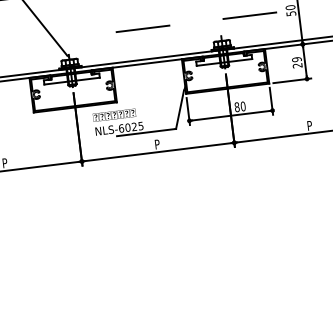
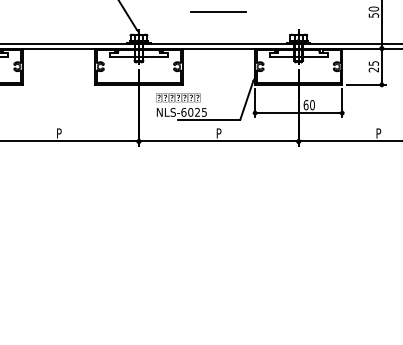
line: (249, 15) -> (330, 11), removed
text: (296, 59) -> (373, 63), 29 -> 25
text: (236, 107) -> (305, 105), 80 -> 60

